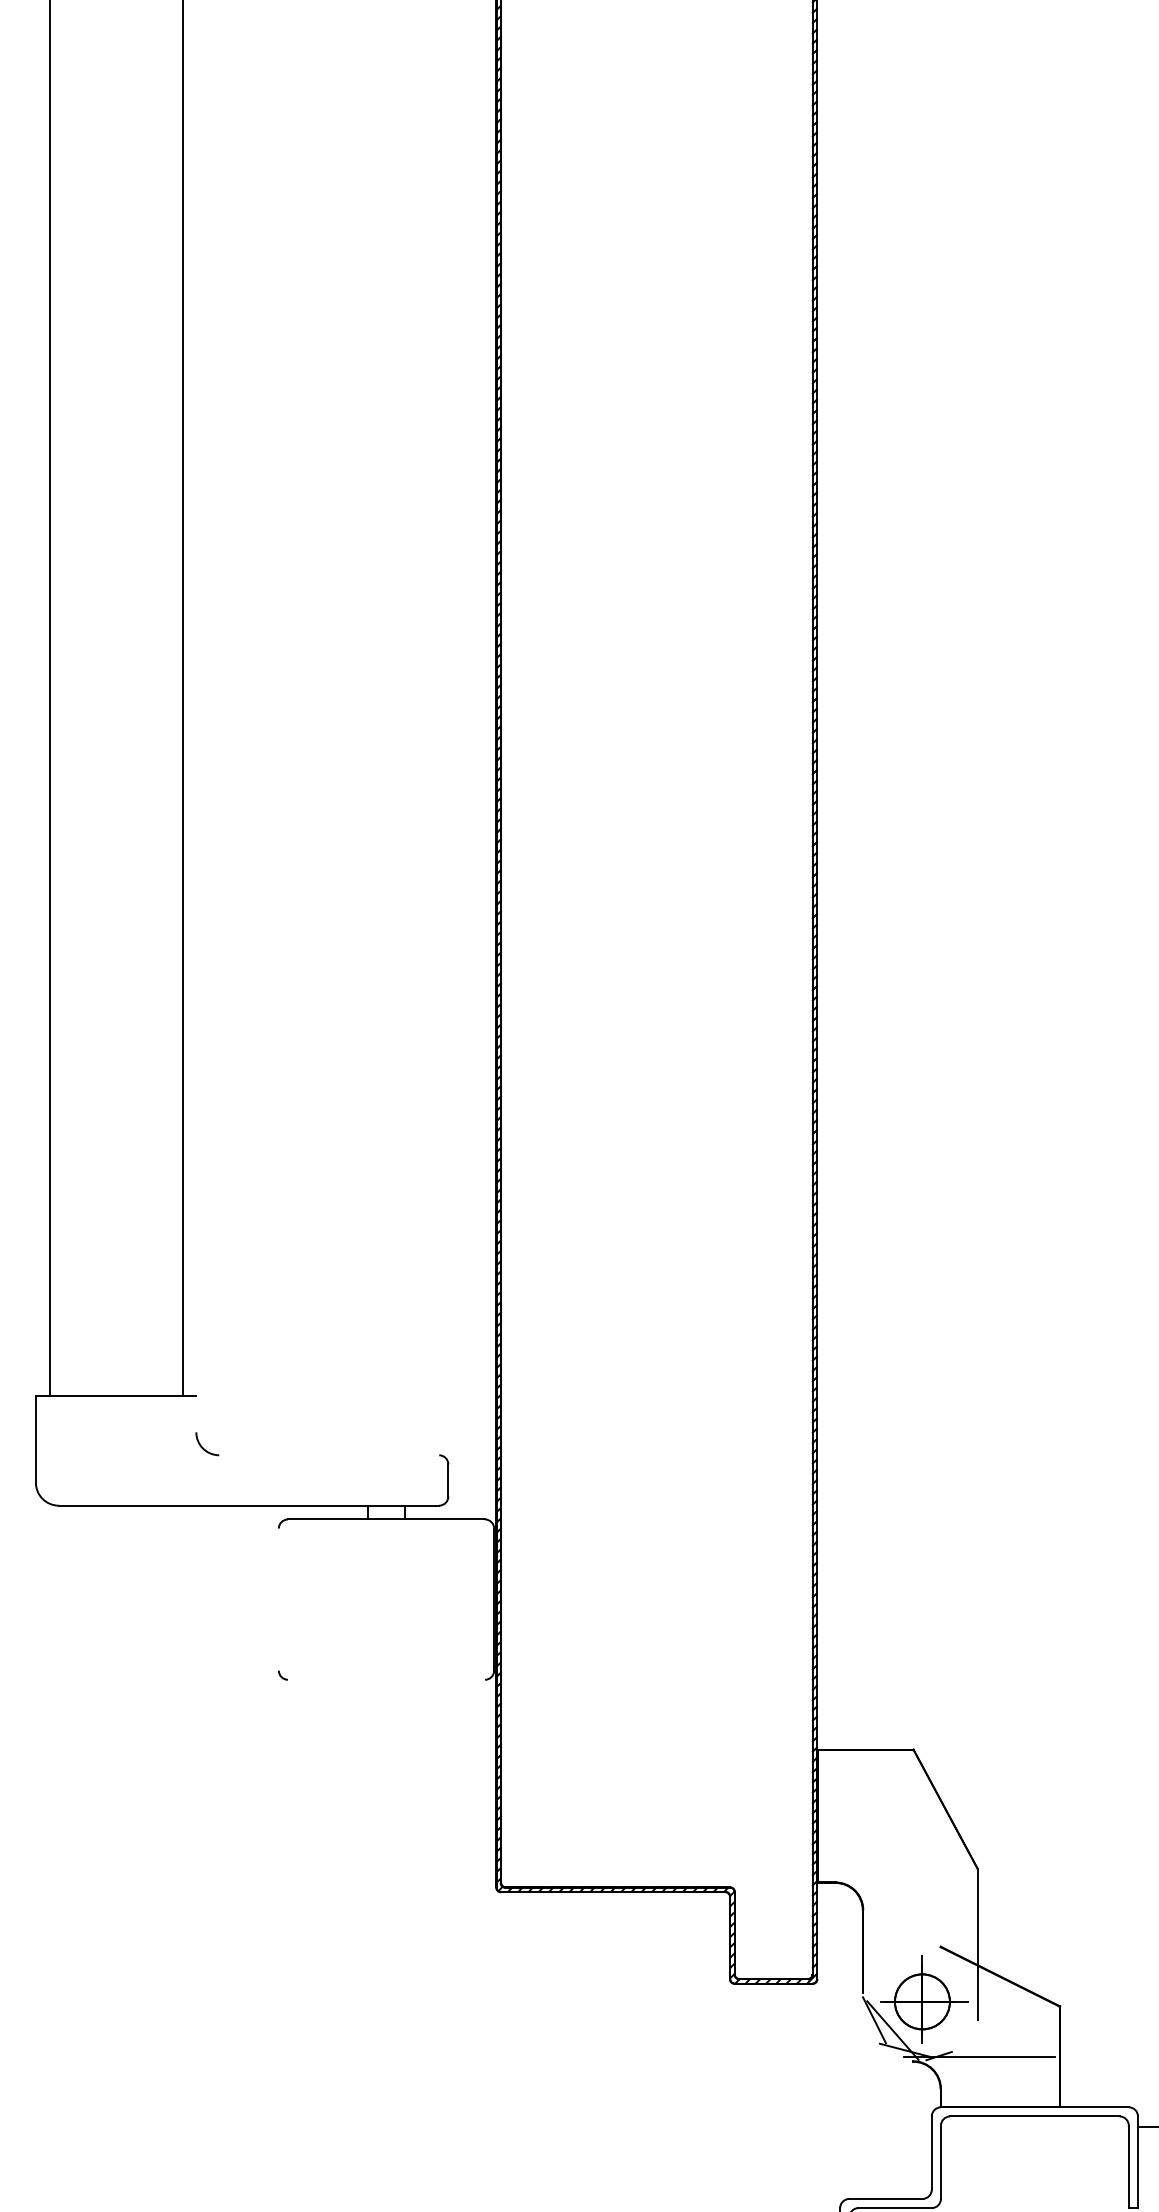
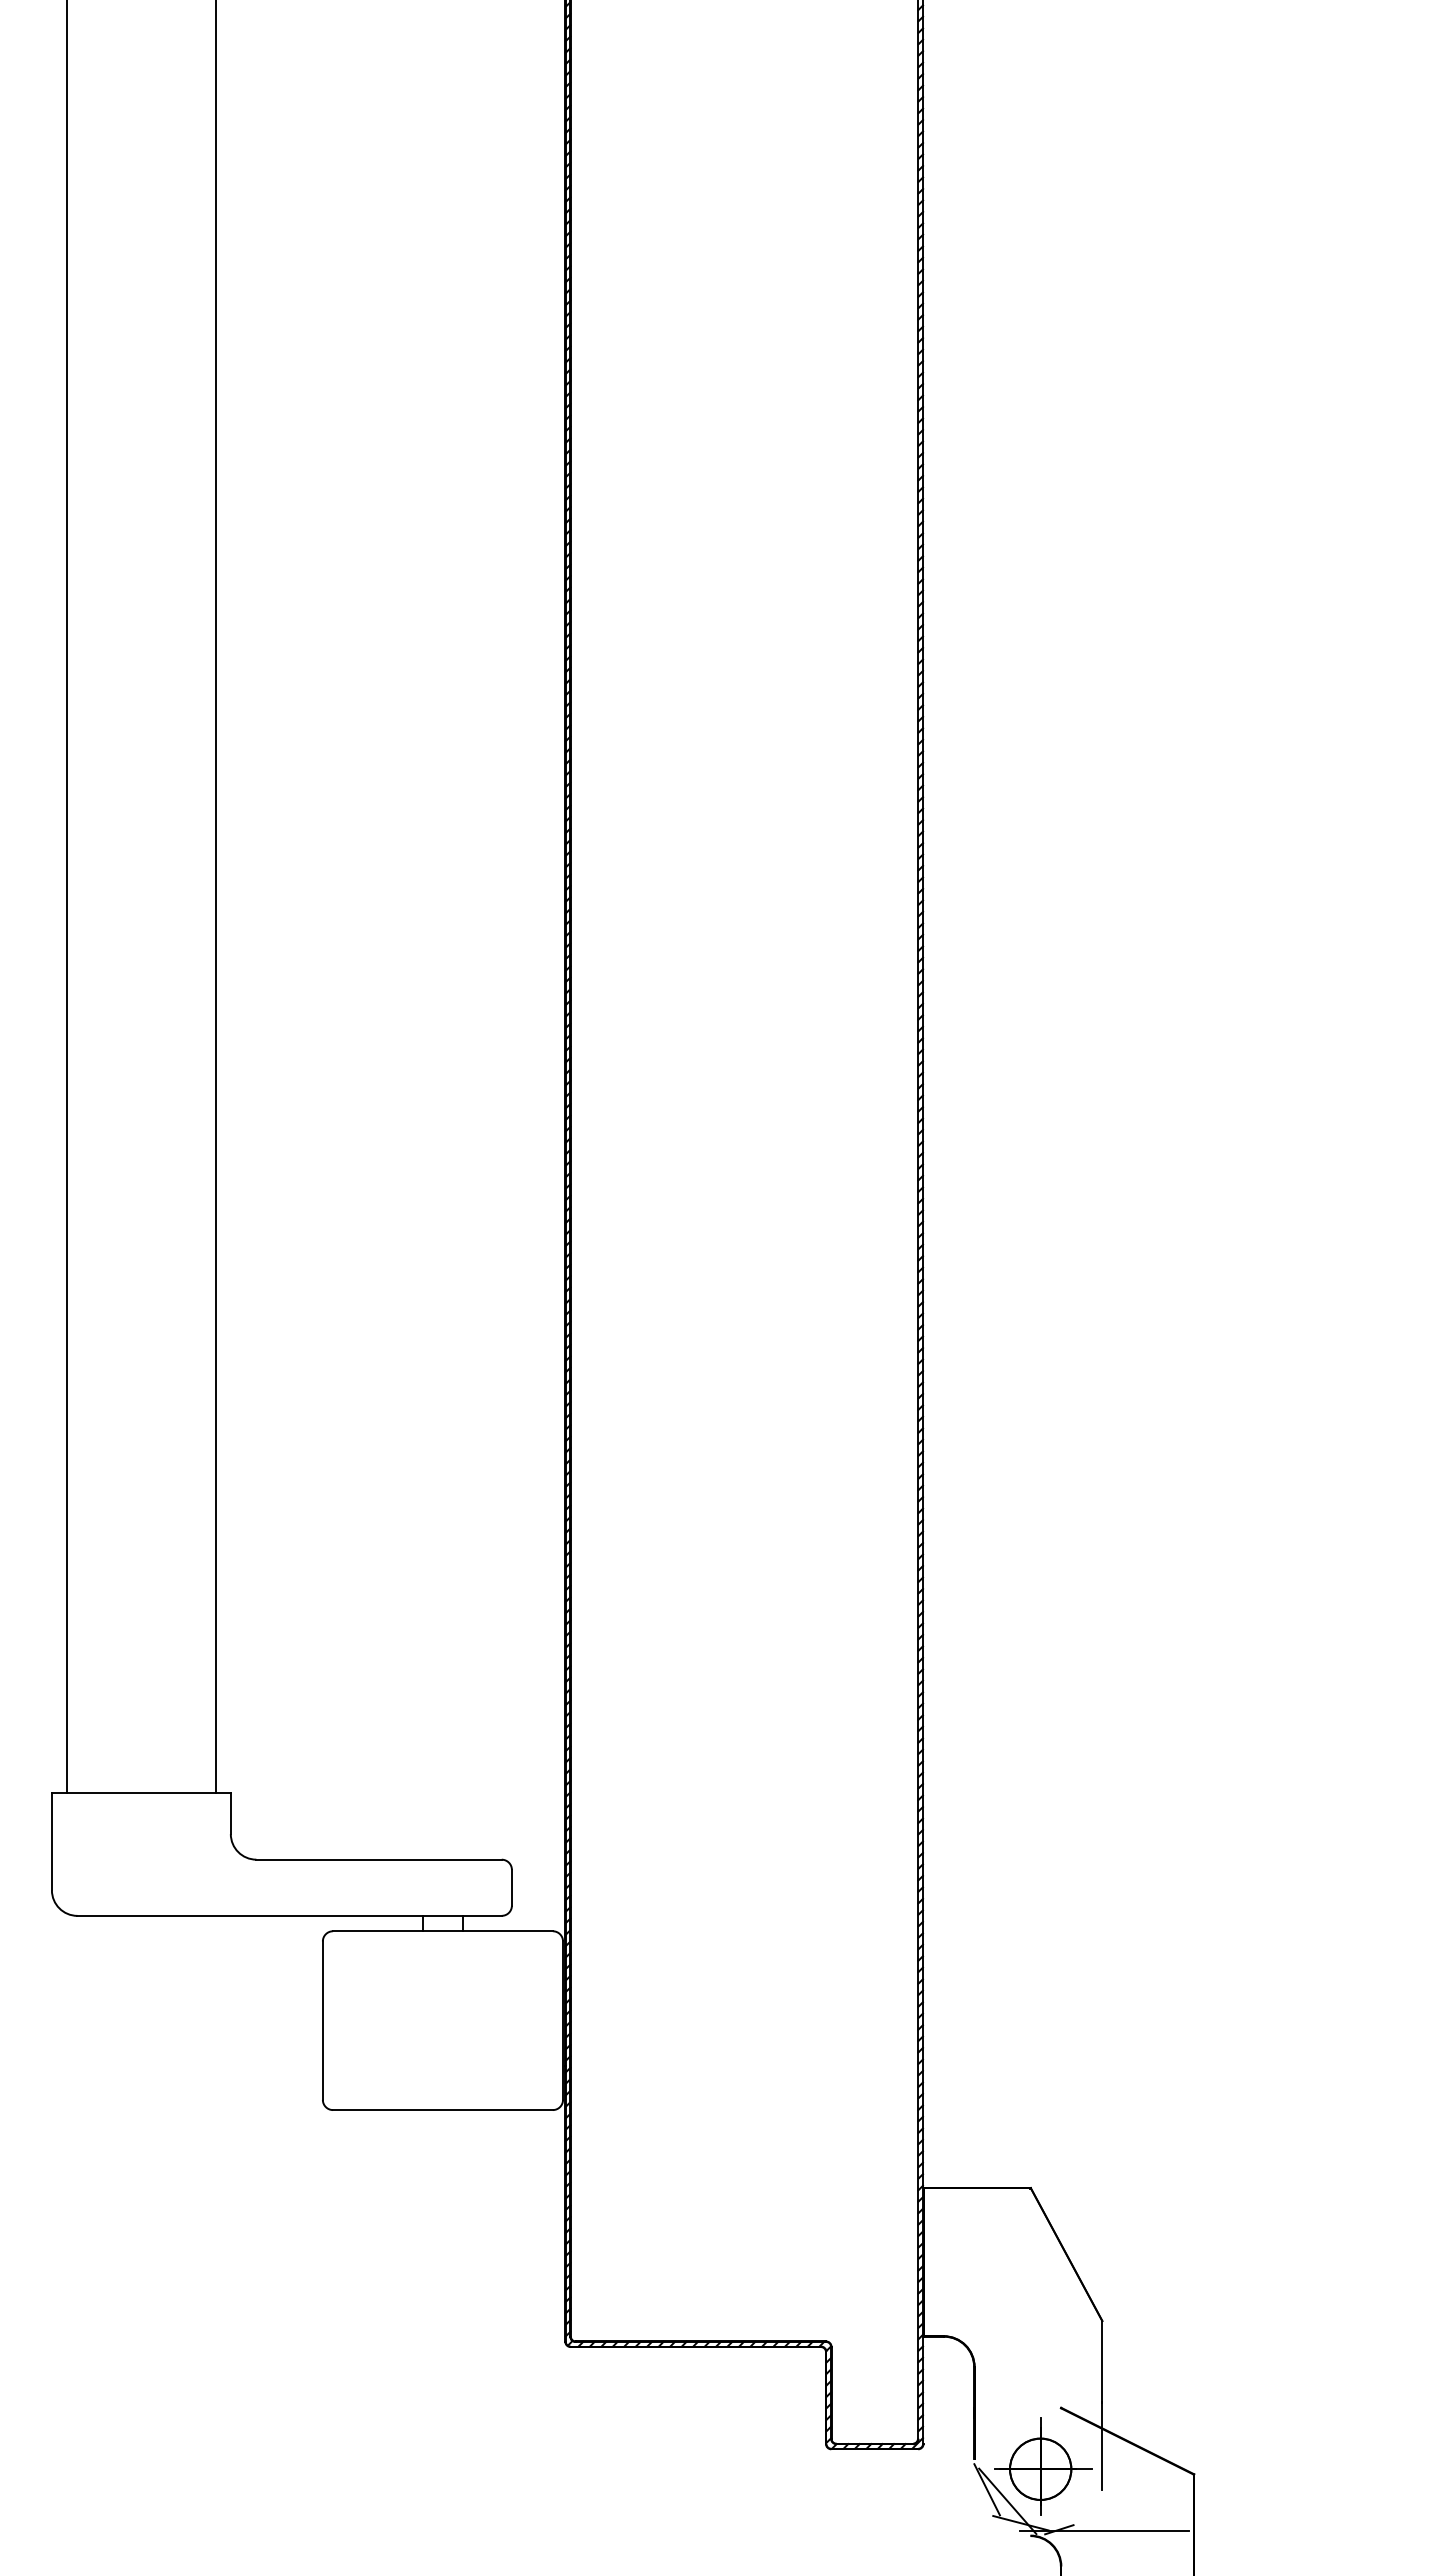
line: (196, 1413) -> (230, 1813), added
line: (328, 1455) -> (378, 1859), added
line: (278, 1599) -> (322, 2020), added
line: (386, 1680) -> (442, 2110), added

